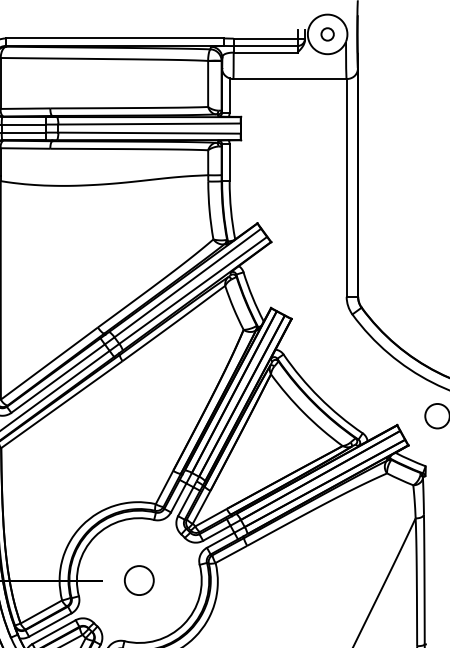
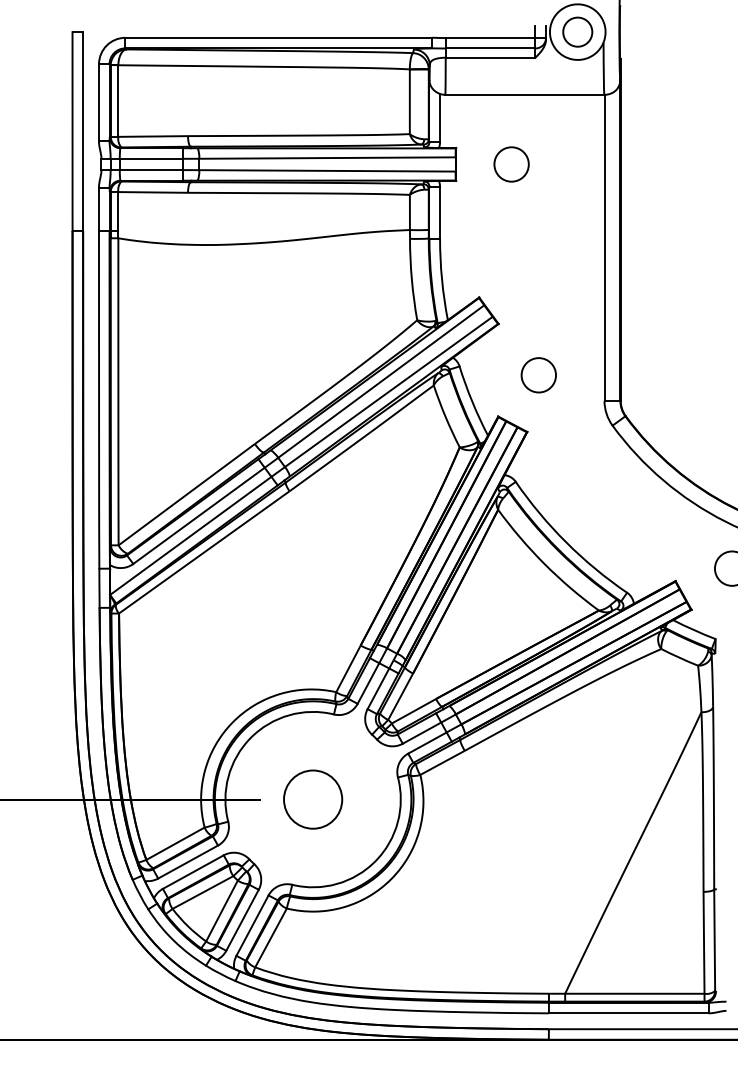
circle: (327, 33) -> (577, 31), size x1.67
circle: (280, 128) -> (511, 164), added
circle: (299, 278) -> (538, 375), added
circle: (139, 580) -> (313, 799), size x1.43

